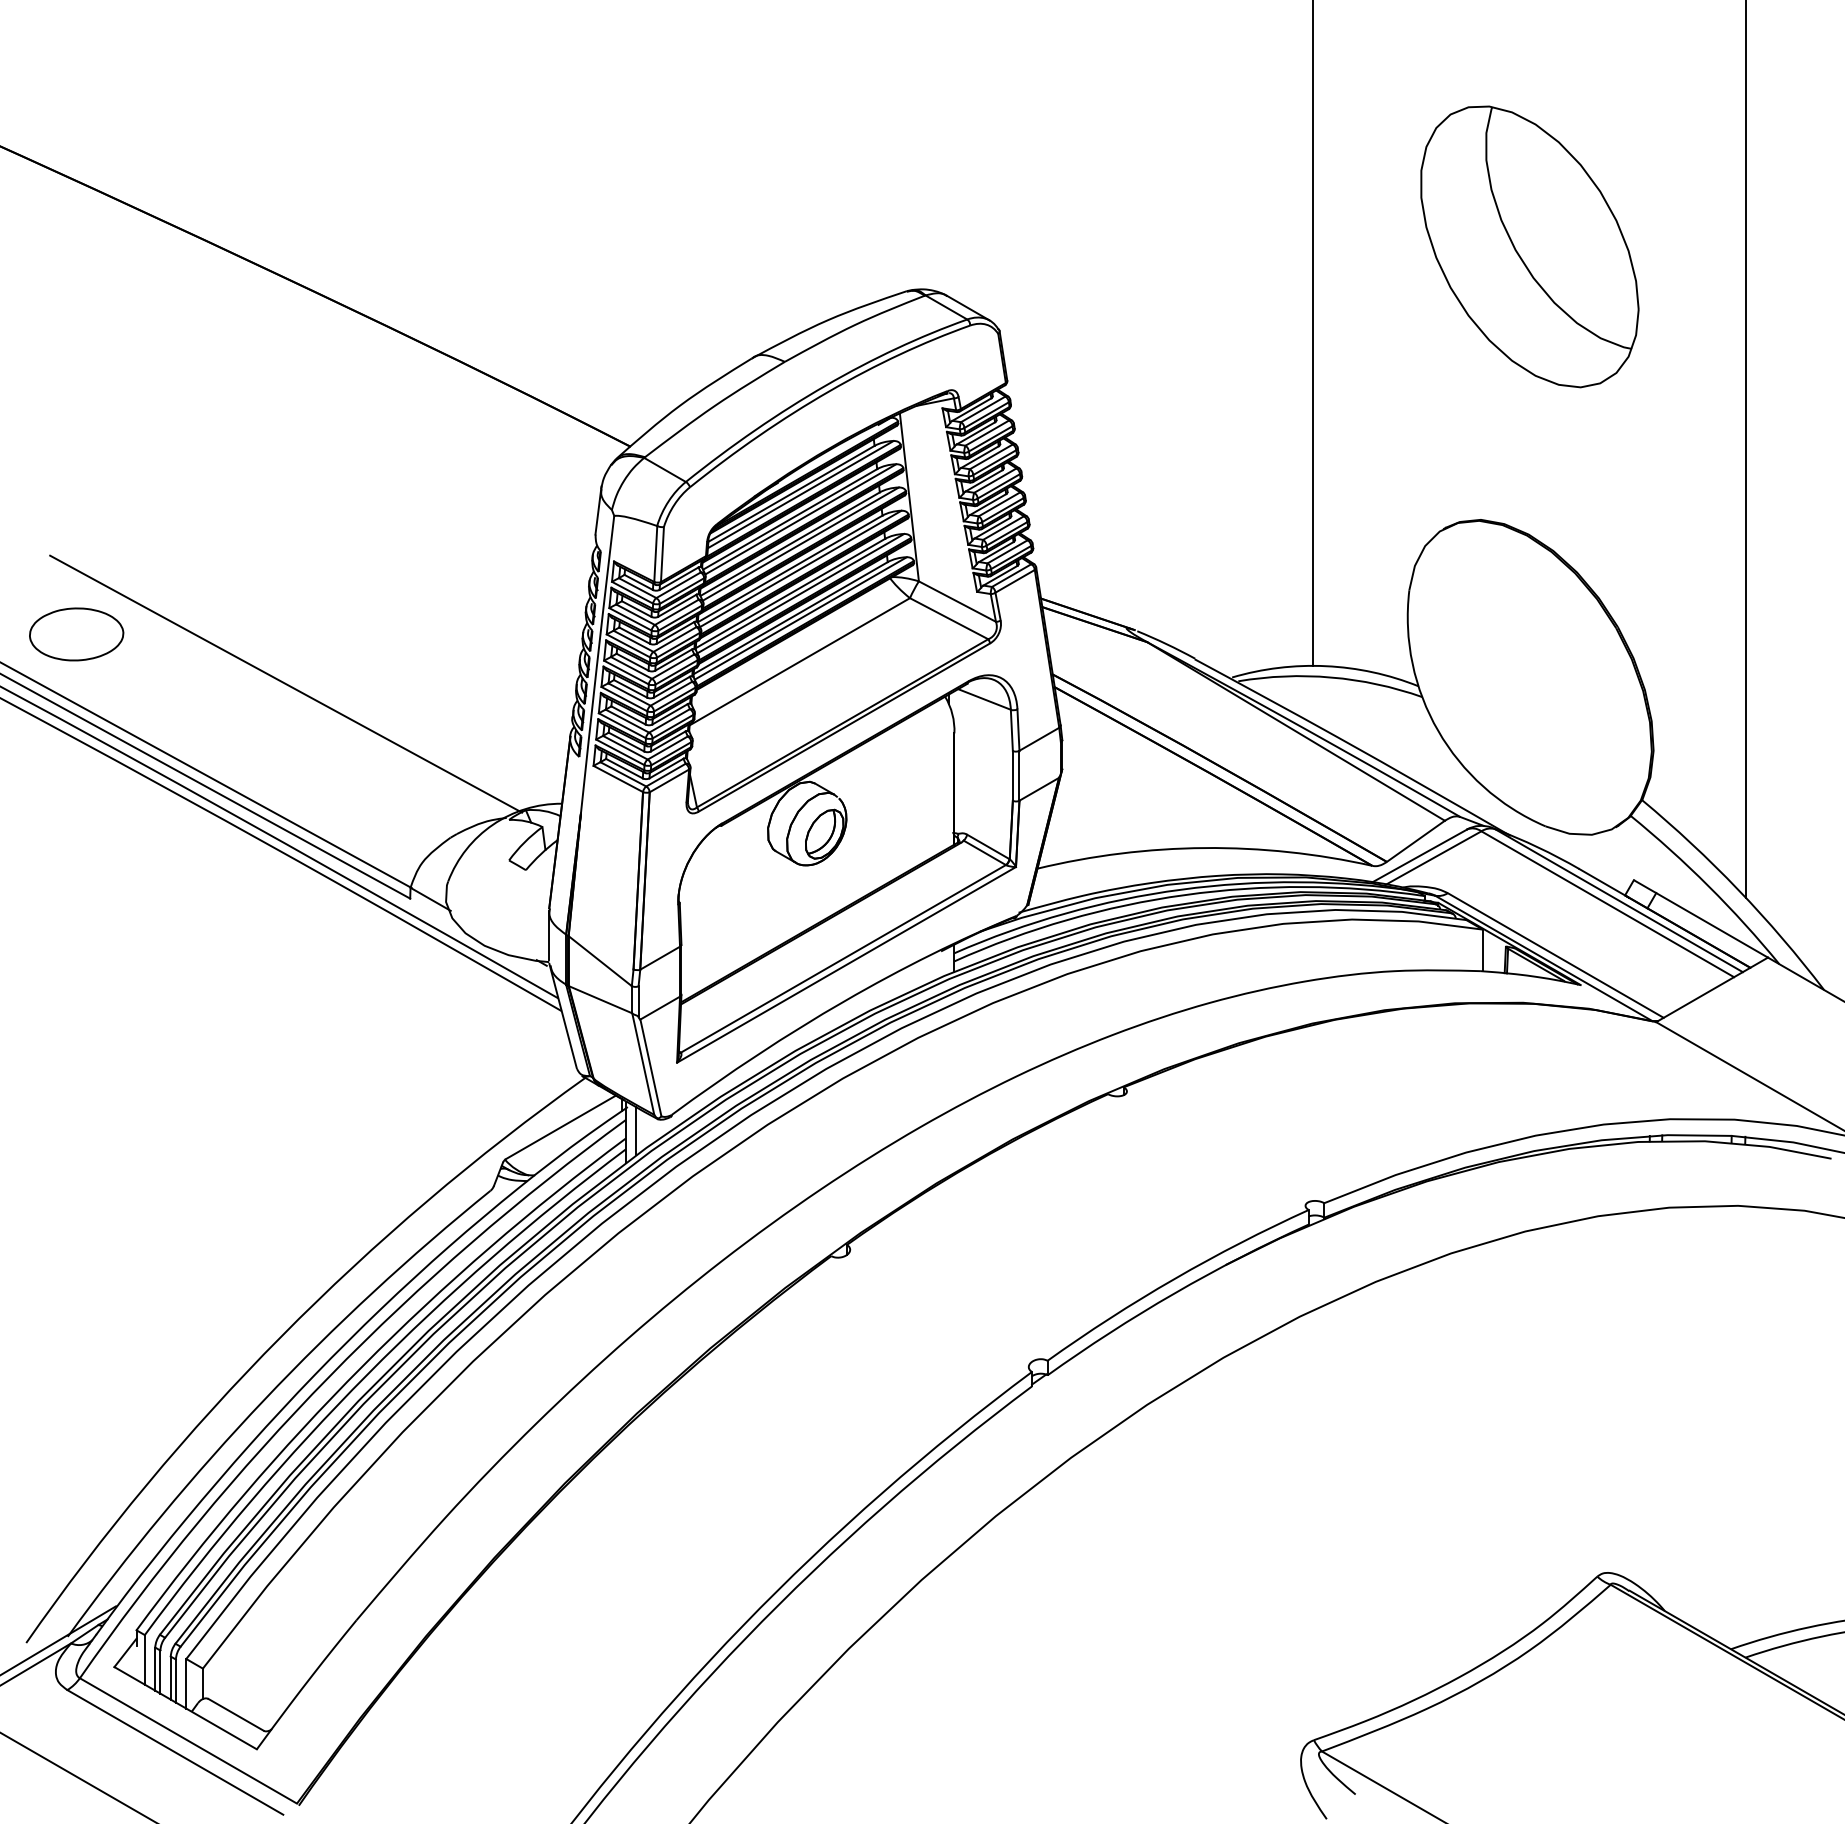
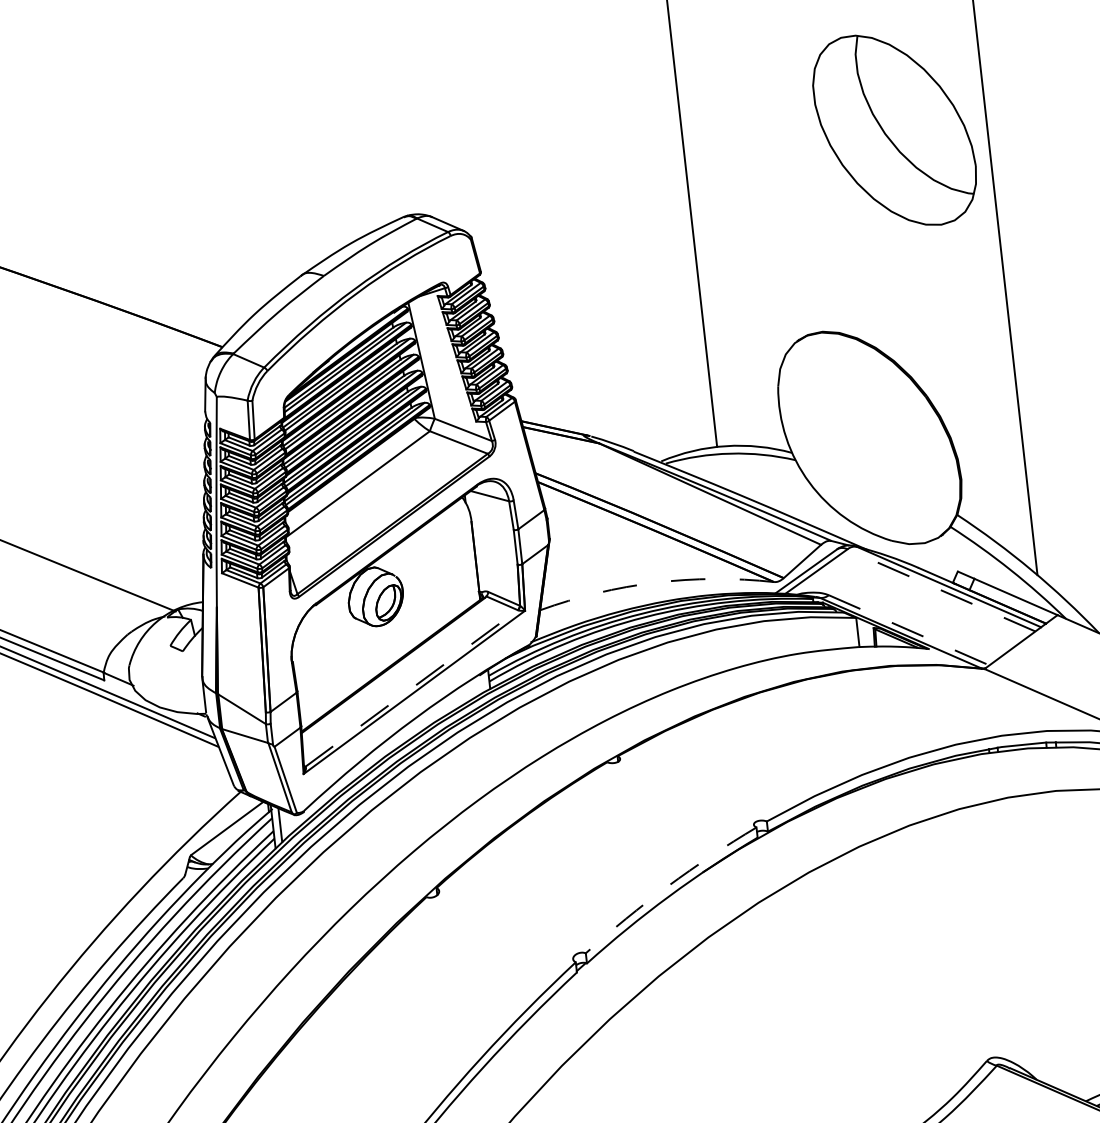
part: (1529, 246) -> (894, 130), moved
arc: (1204, 848) -> (655, 583), solid -> dashed
line: (1607, 904) -> (941, 590), solid -> dashed
line: (1555, 955) -> (908, 630), solid -> dashed
line: (843, 958) -> (411, 688), solid -> dashed
arc: (1174, 1279) -> (668, 886), solid -> dashed

